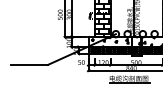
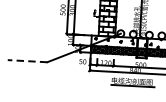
line: (29, 64) -> (27, 60), solid -> dashed

